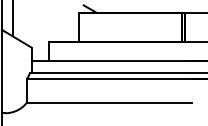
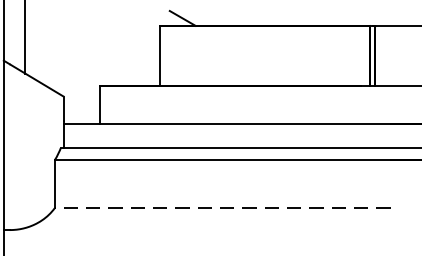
line: (109, 102) -> (222, 208), solid -> dashed

